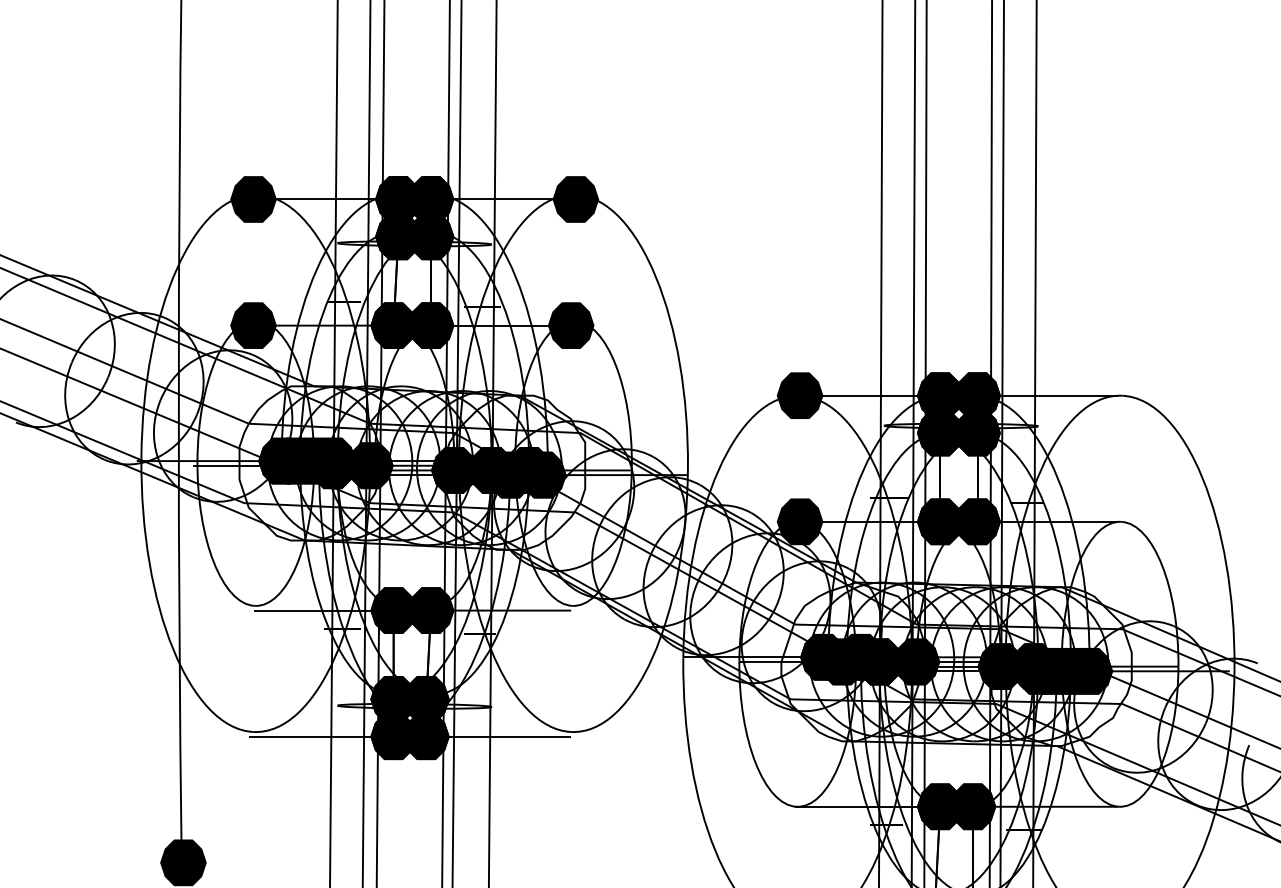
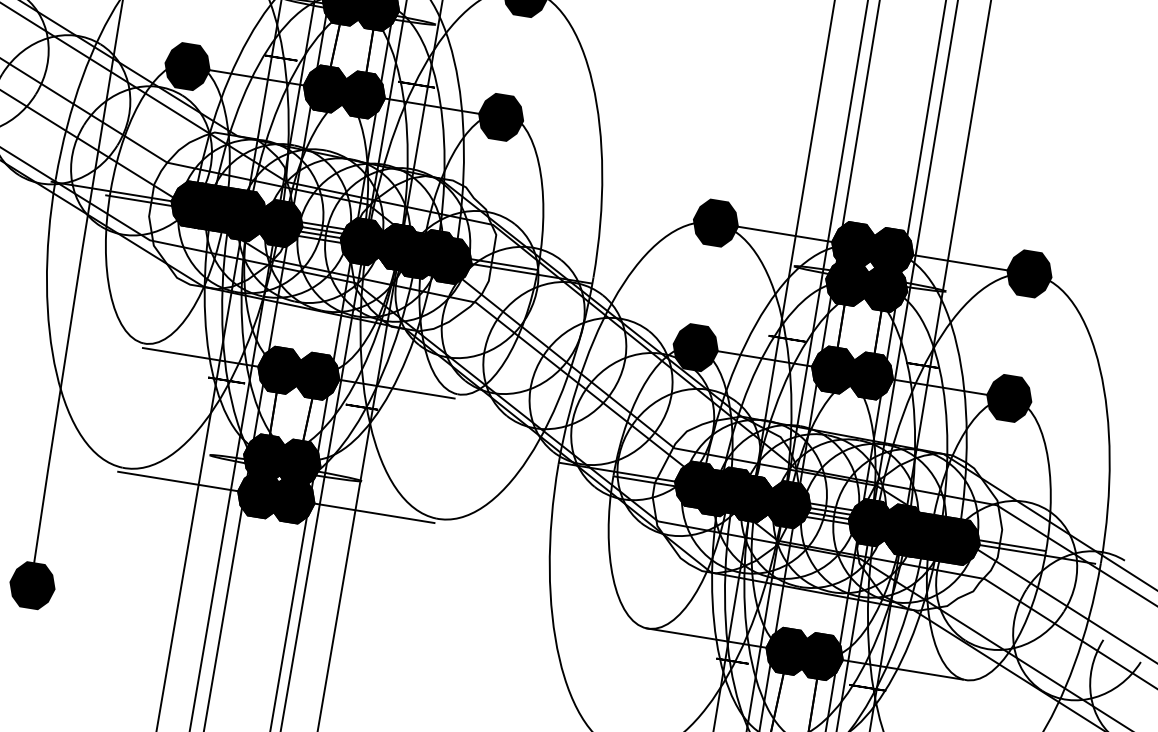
fill: (1117, 395) -> (1029, 273), added
fill: (1117, 521) -> (1009, 398), added

